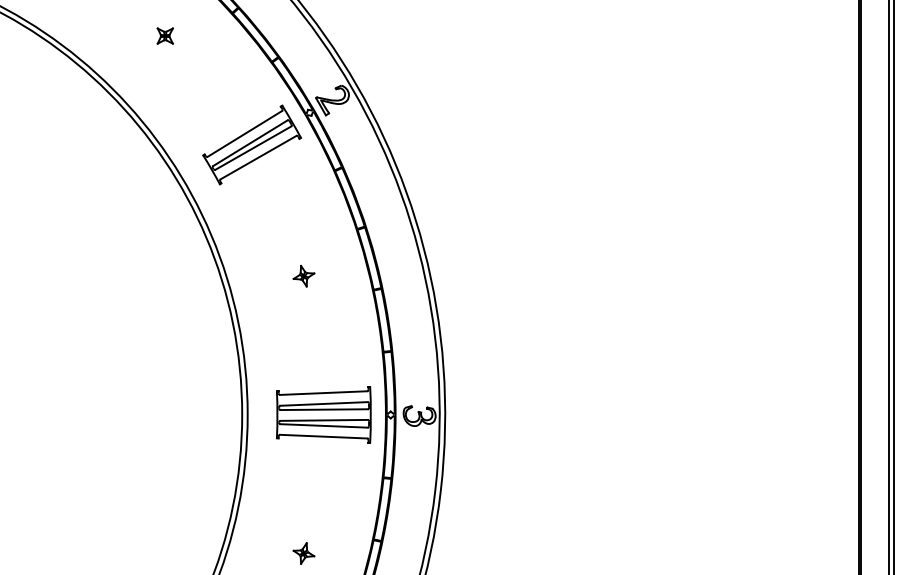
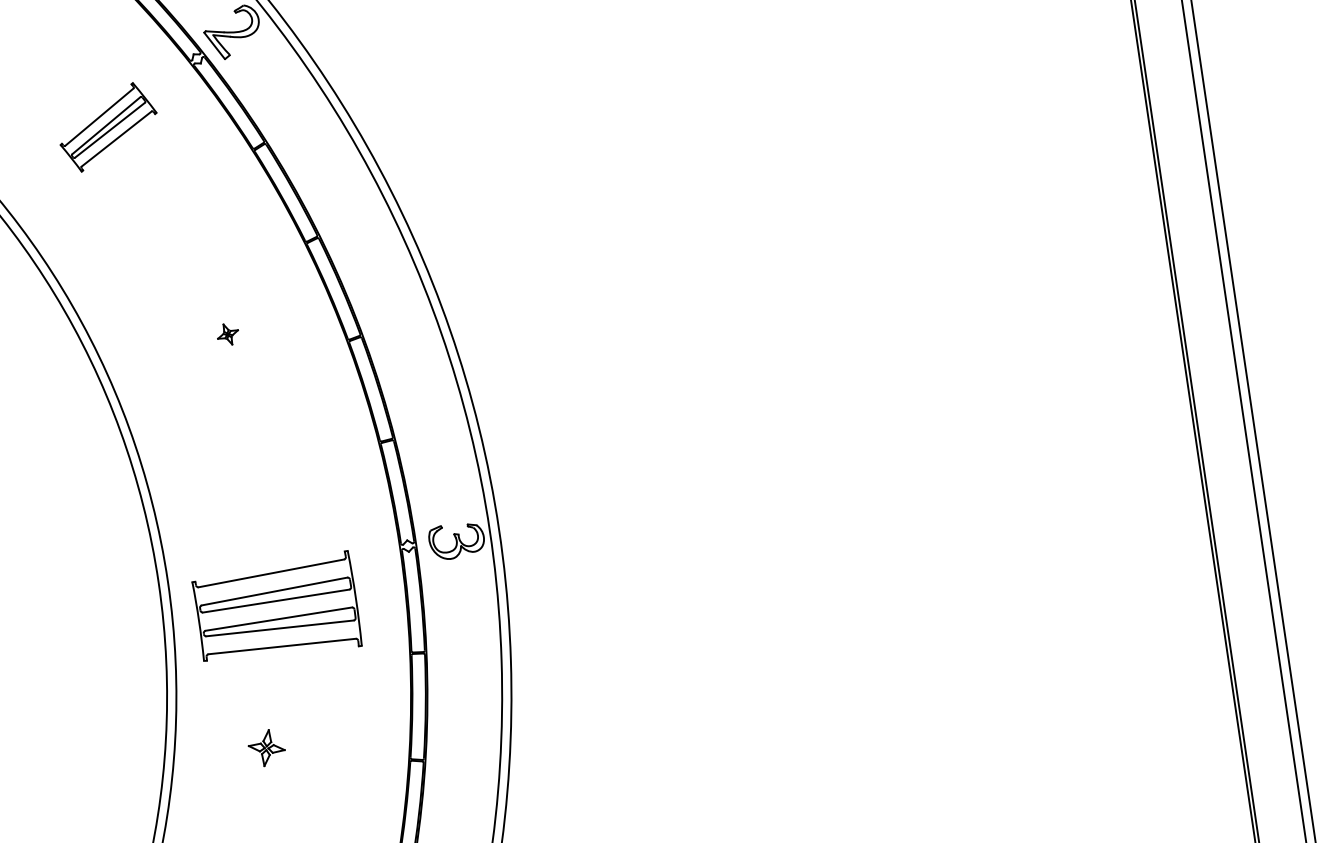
part: (251, 144) -> (107, 126), size x0.6
part: (303, 275) -> (227, 333), size x0.6
part: (323, 414) -> (276, 609), moved
part: (303, 553) -> (265, 748), moved

